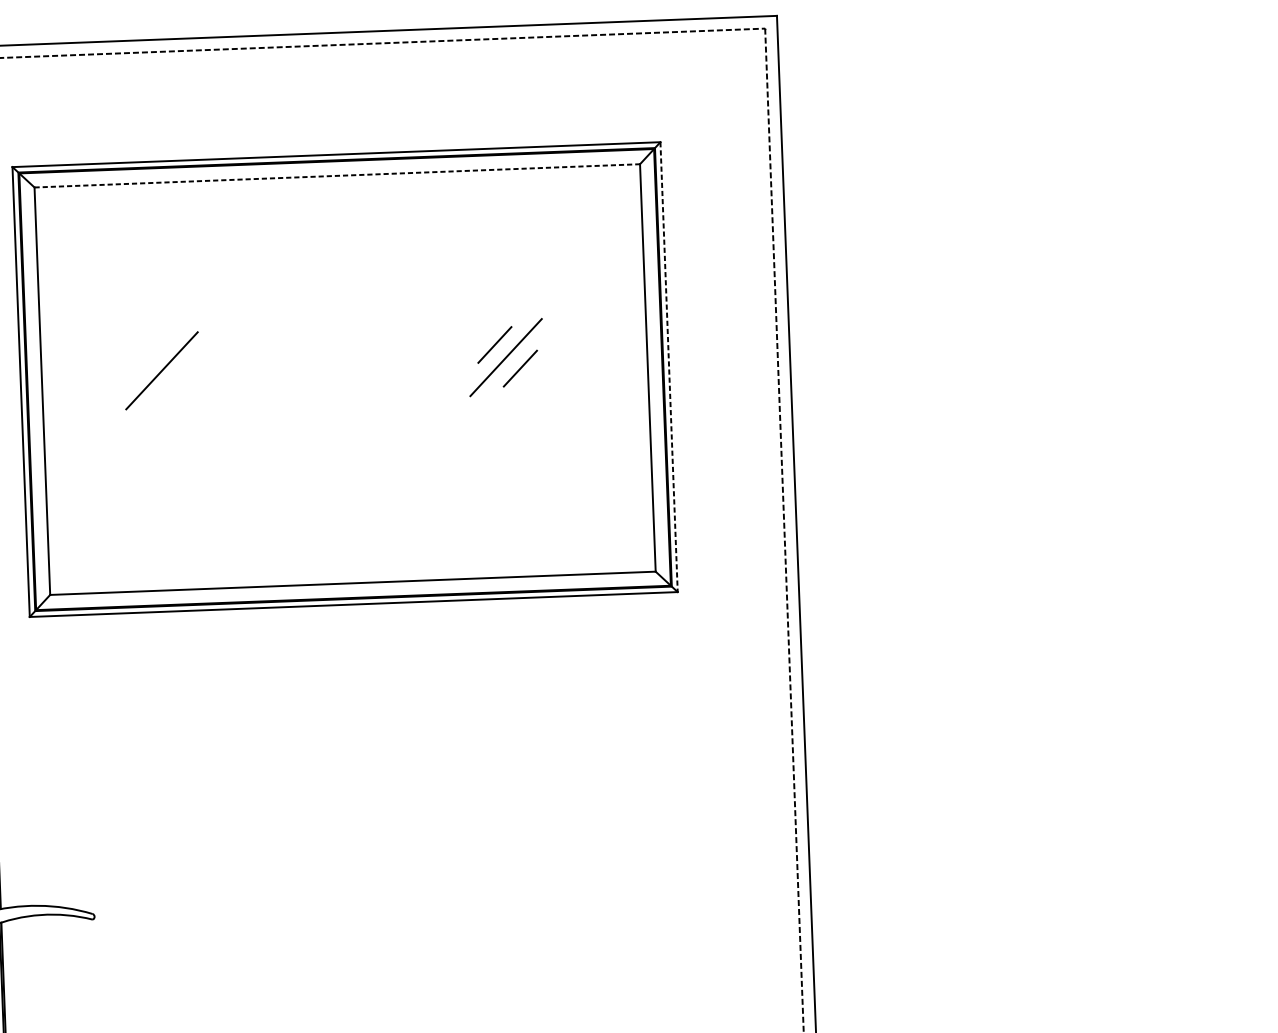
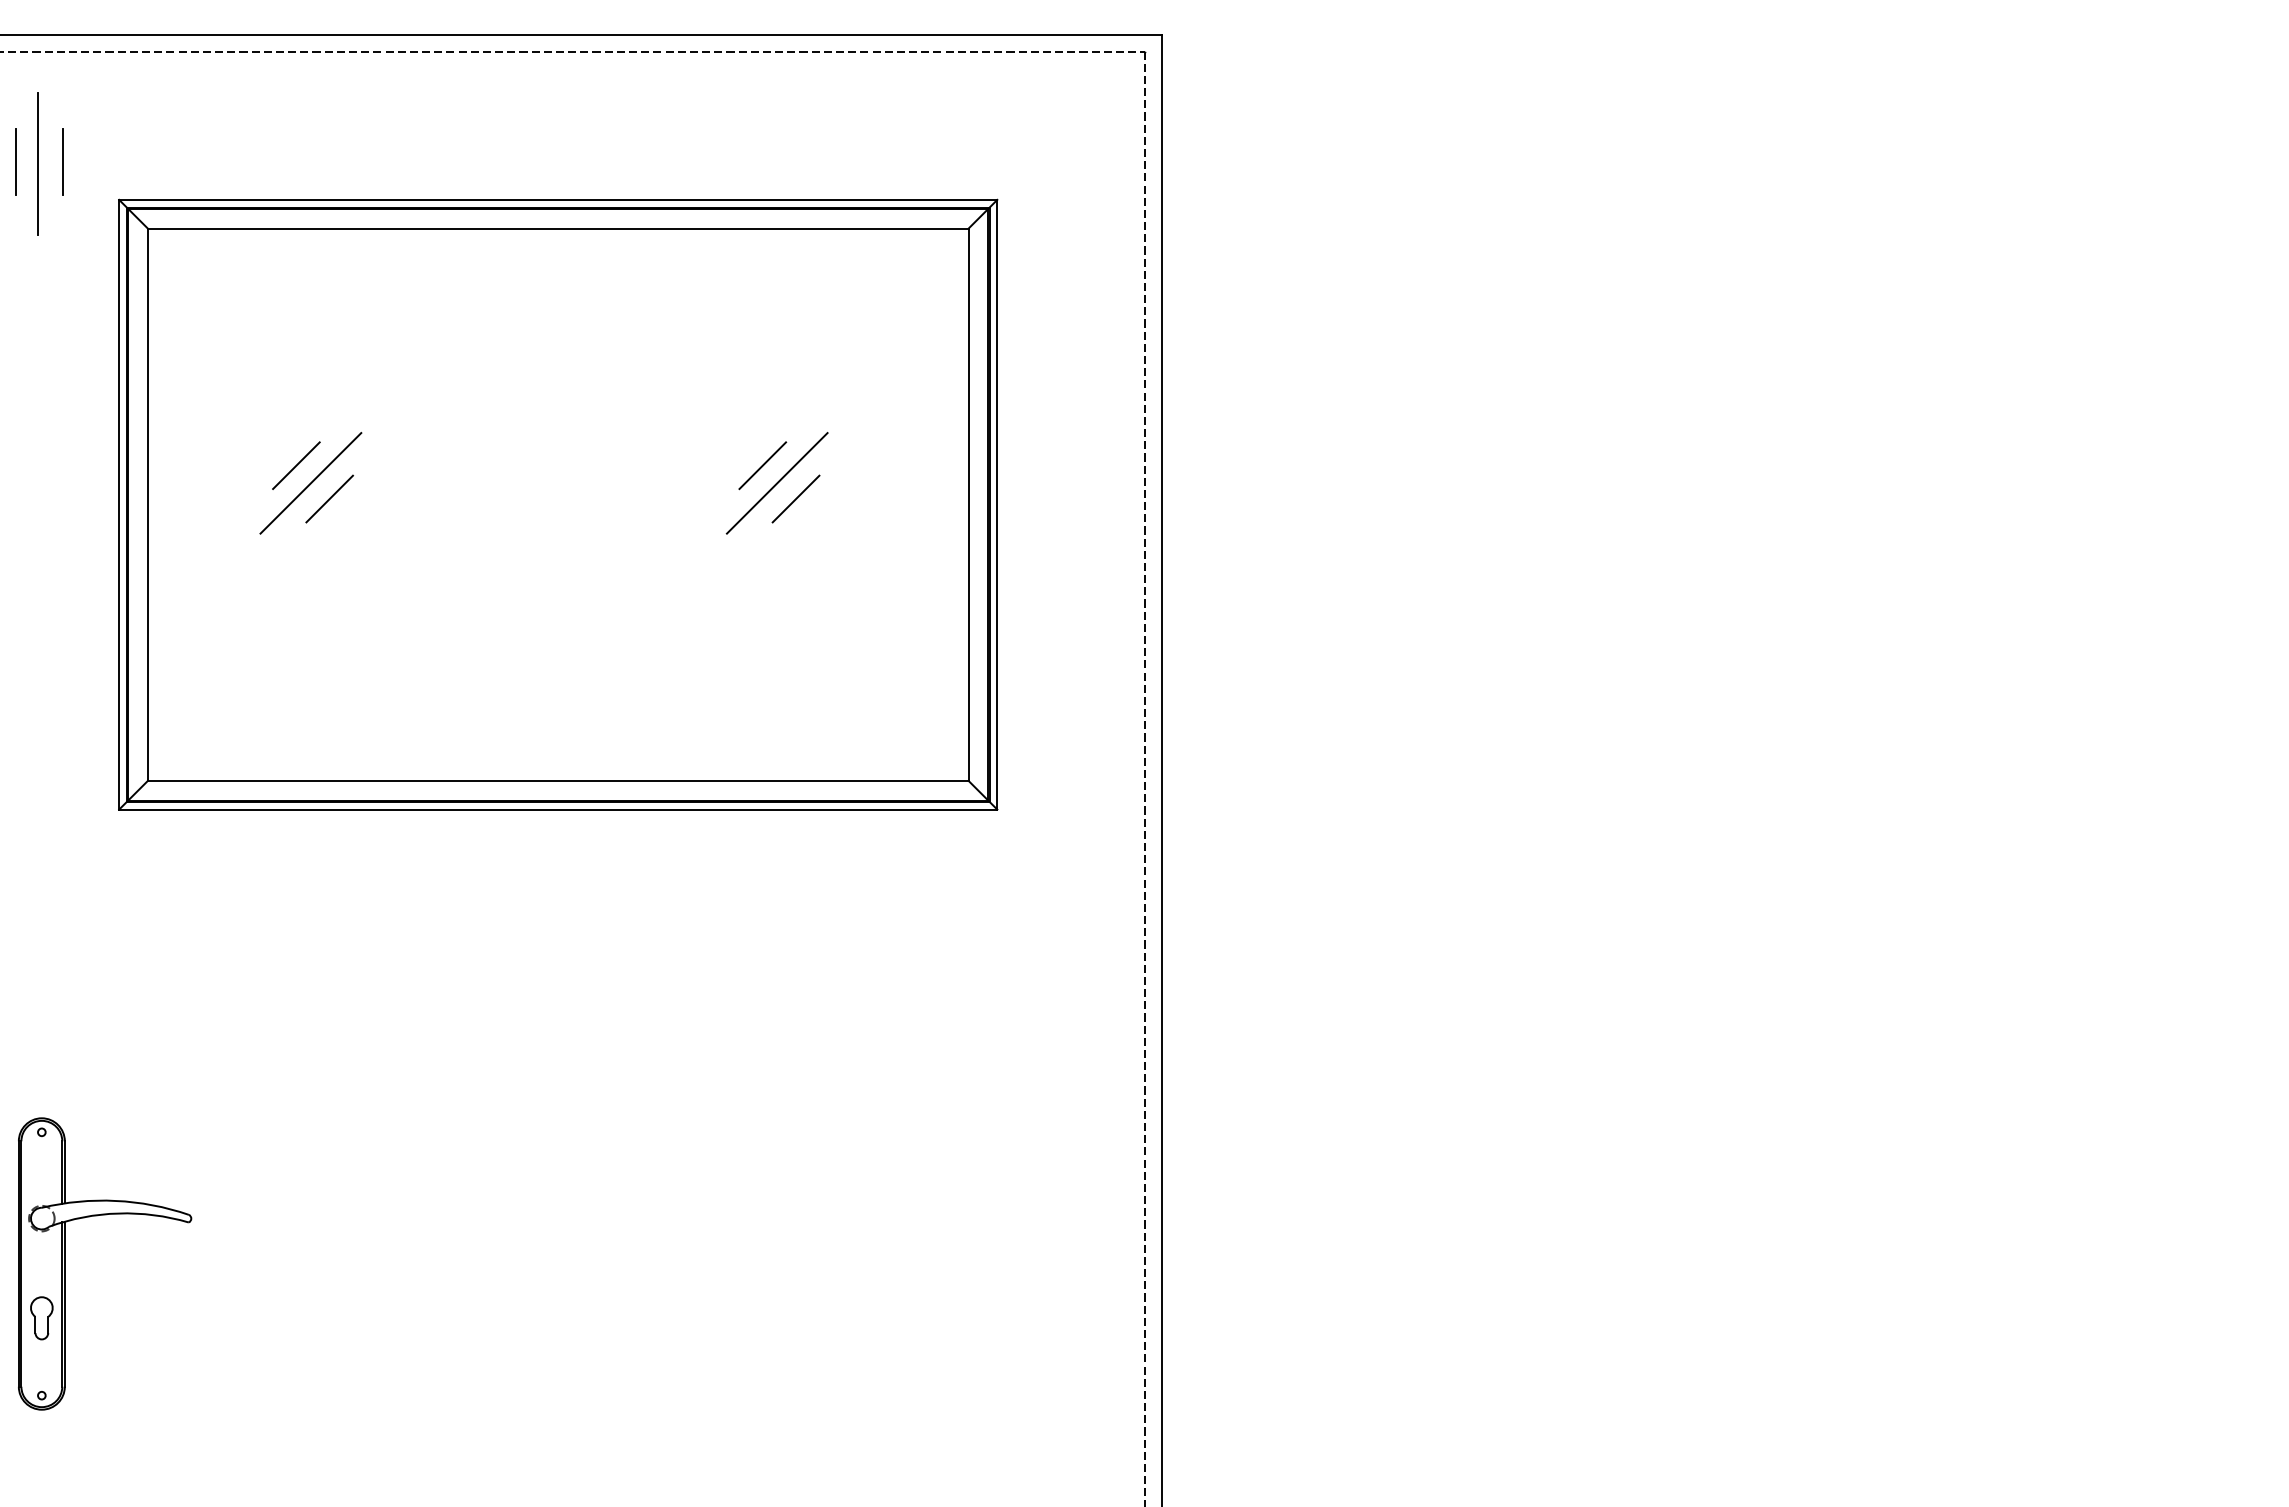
line: (337, 175) -> (558, 228), dashed -> solid
line: (150, 358) -> (296, 465), added
line: (669, 366) -> (997, 504), dashed -> solid
line: (176, 381) -> (329, 498), added

